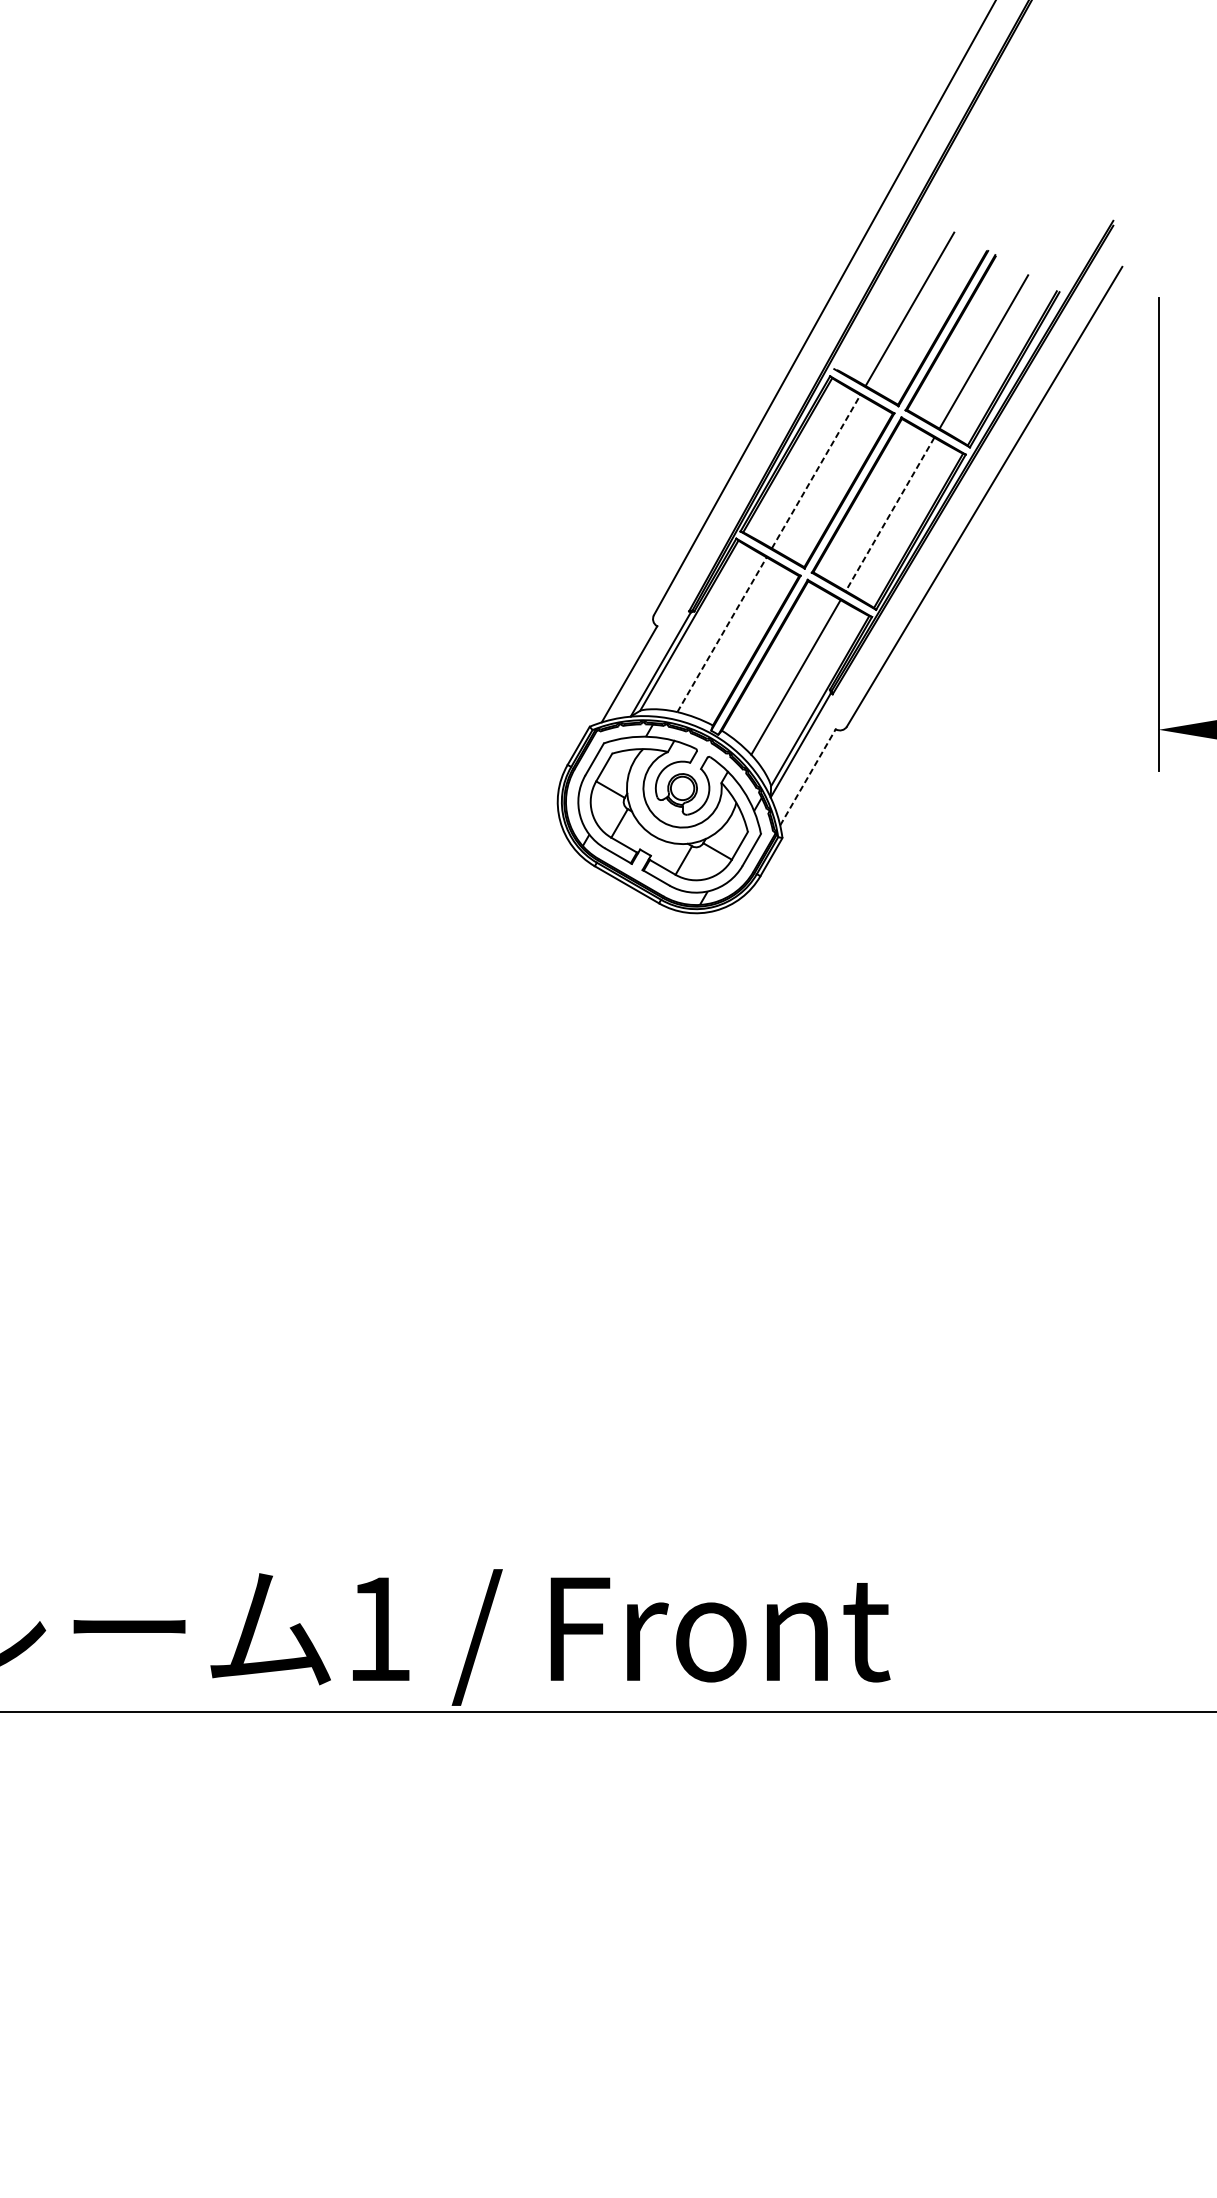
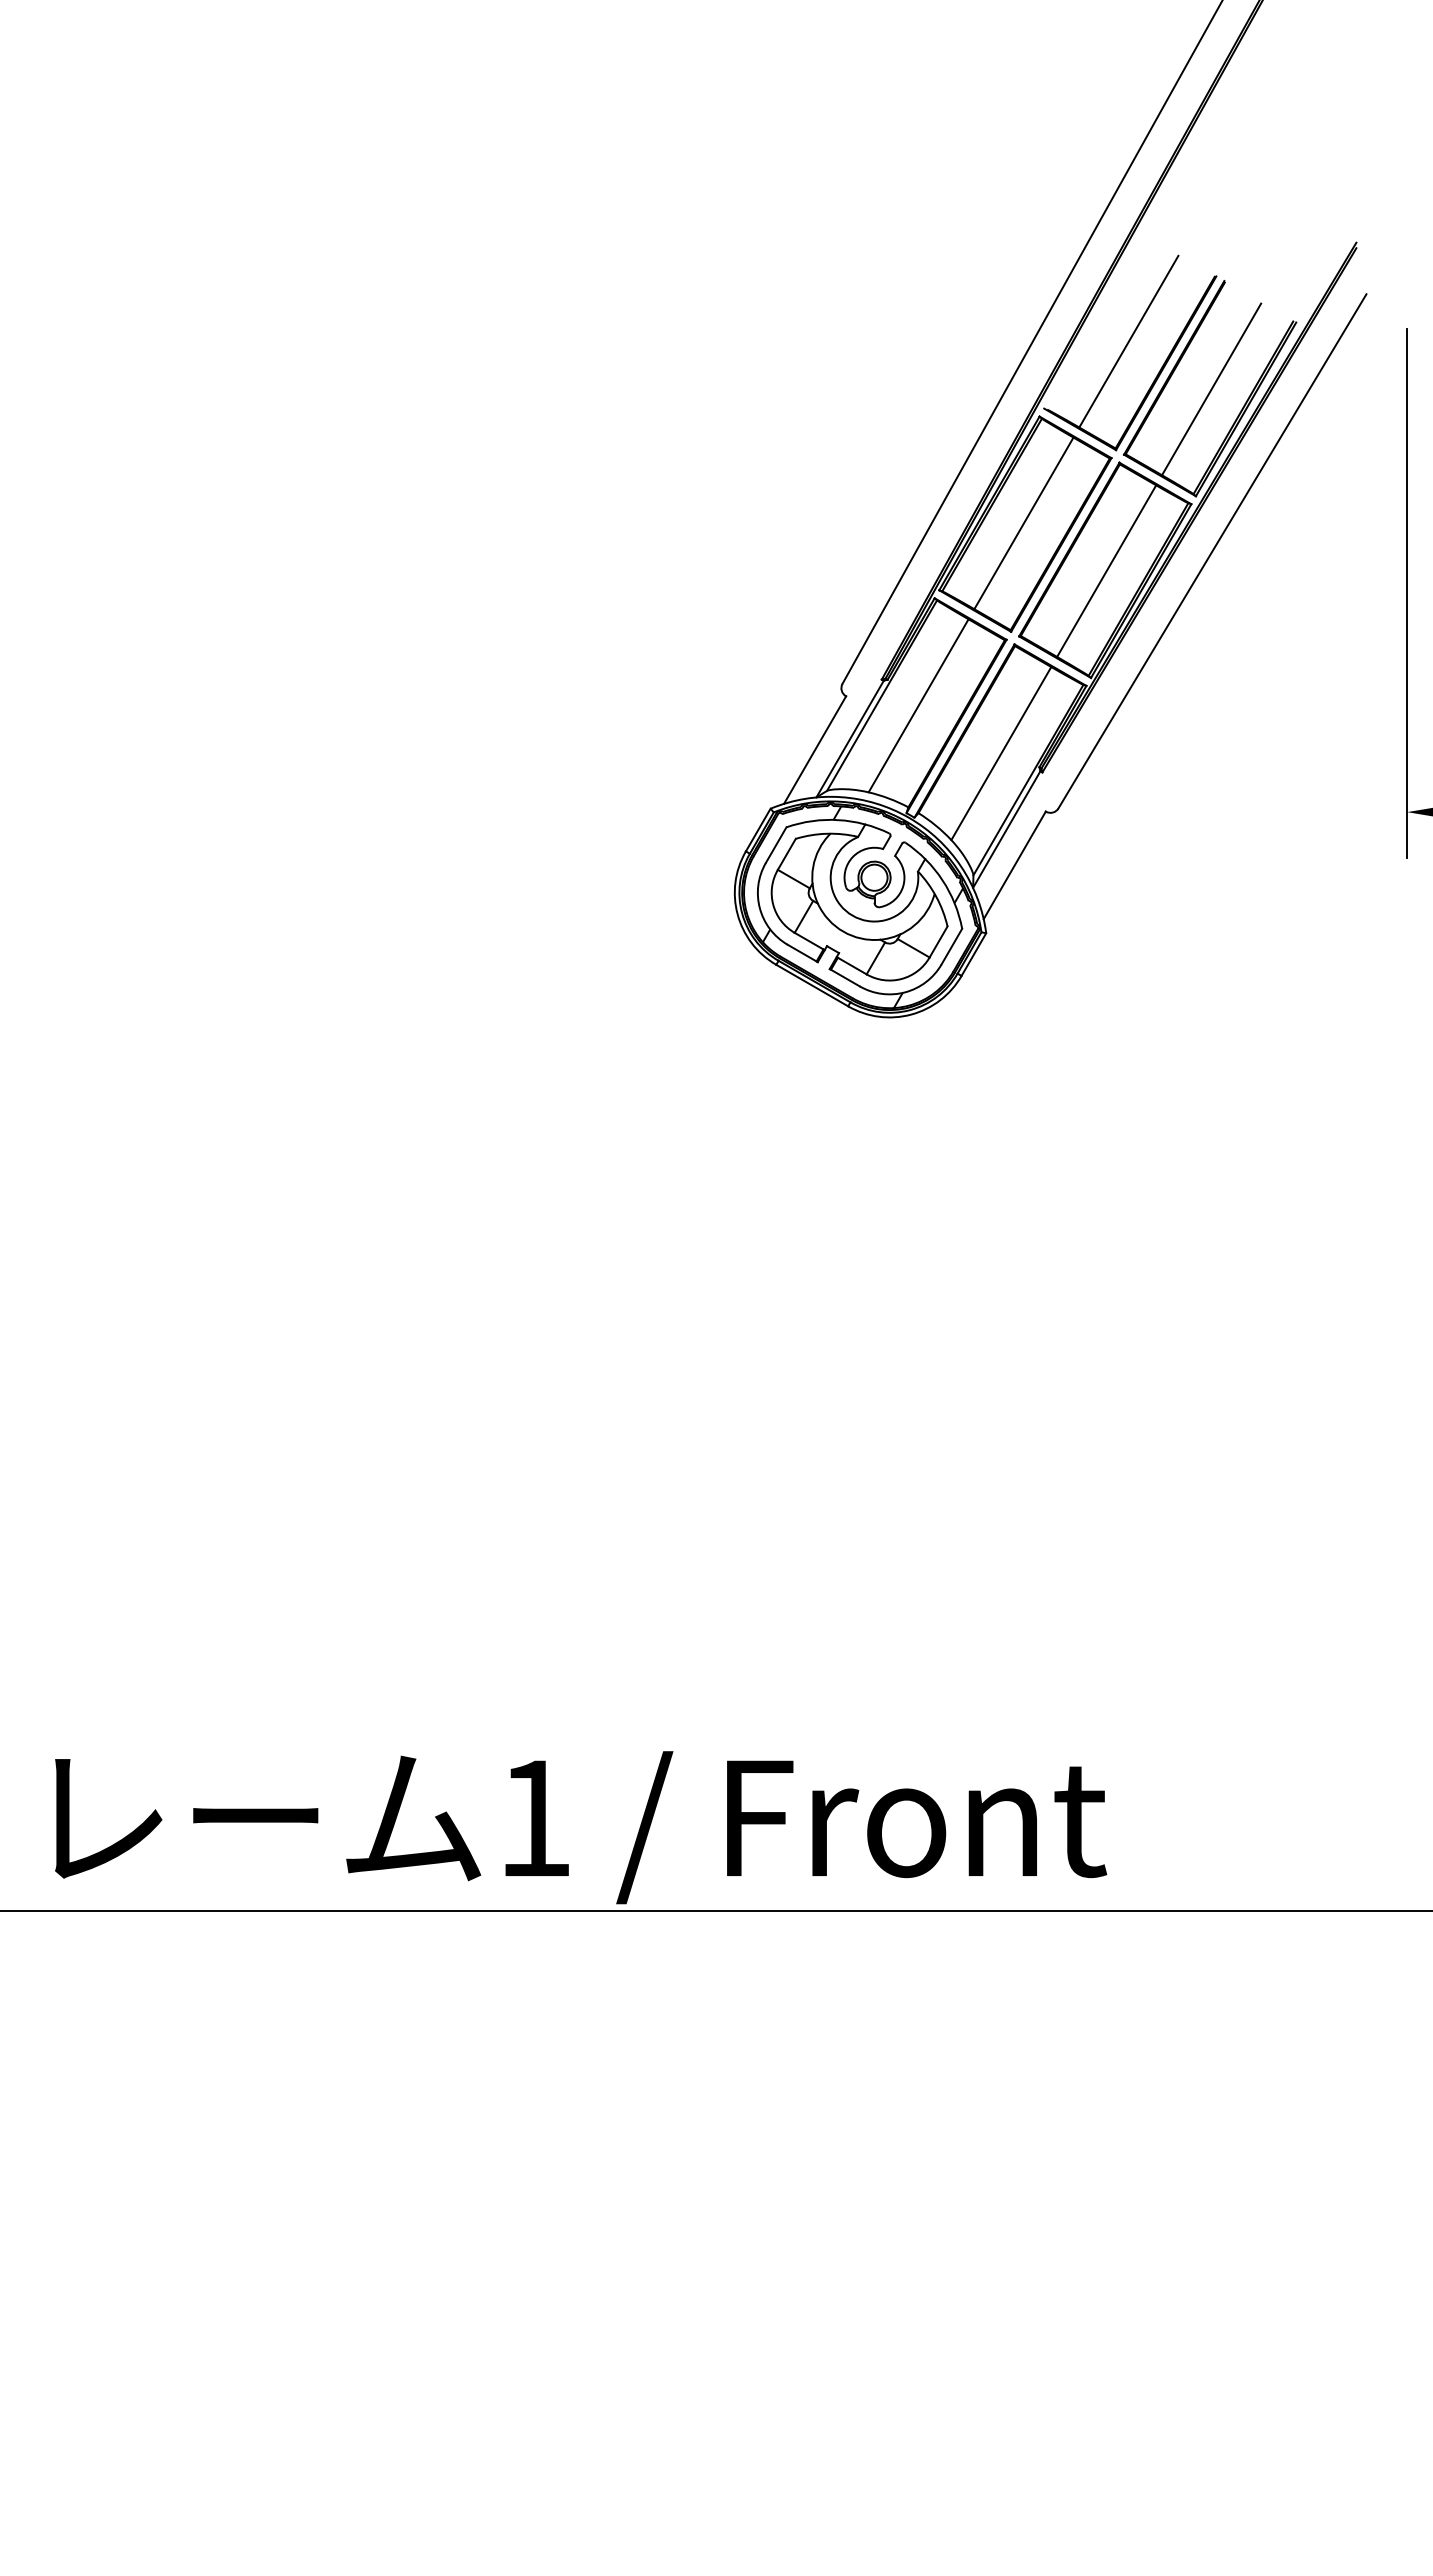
line: (816, 470) -> (1024, 522), dashed -> solid
line: (889, 514) -> (1106, 571), dashed -> solid
line: (721, 634) -> (918, 705), dashed -> solid
line: (808, 776) -> (1015, 864), dashed -> solid

